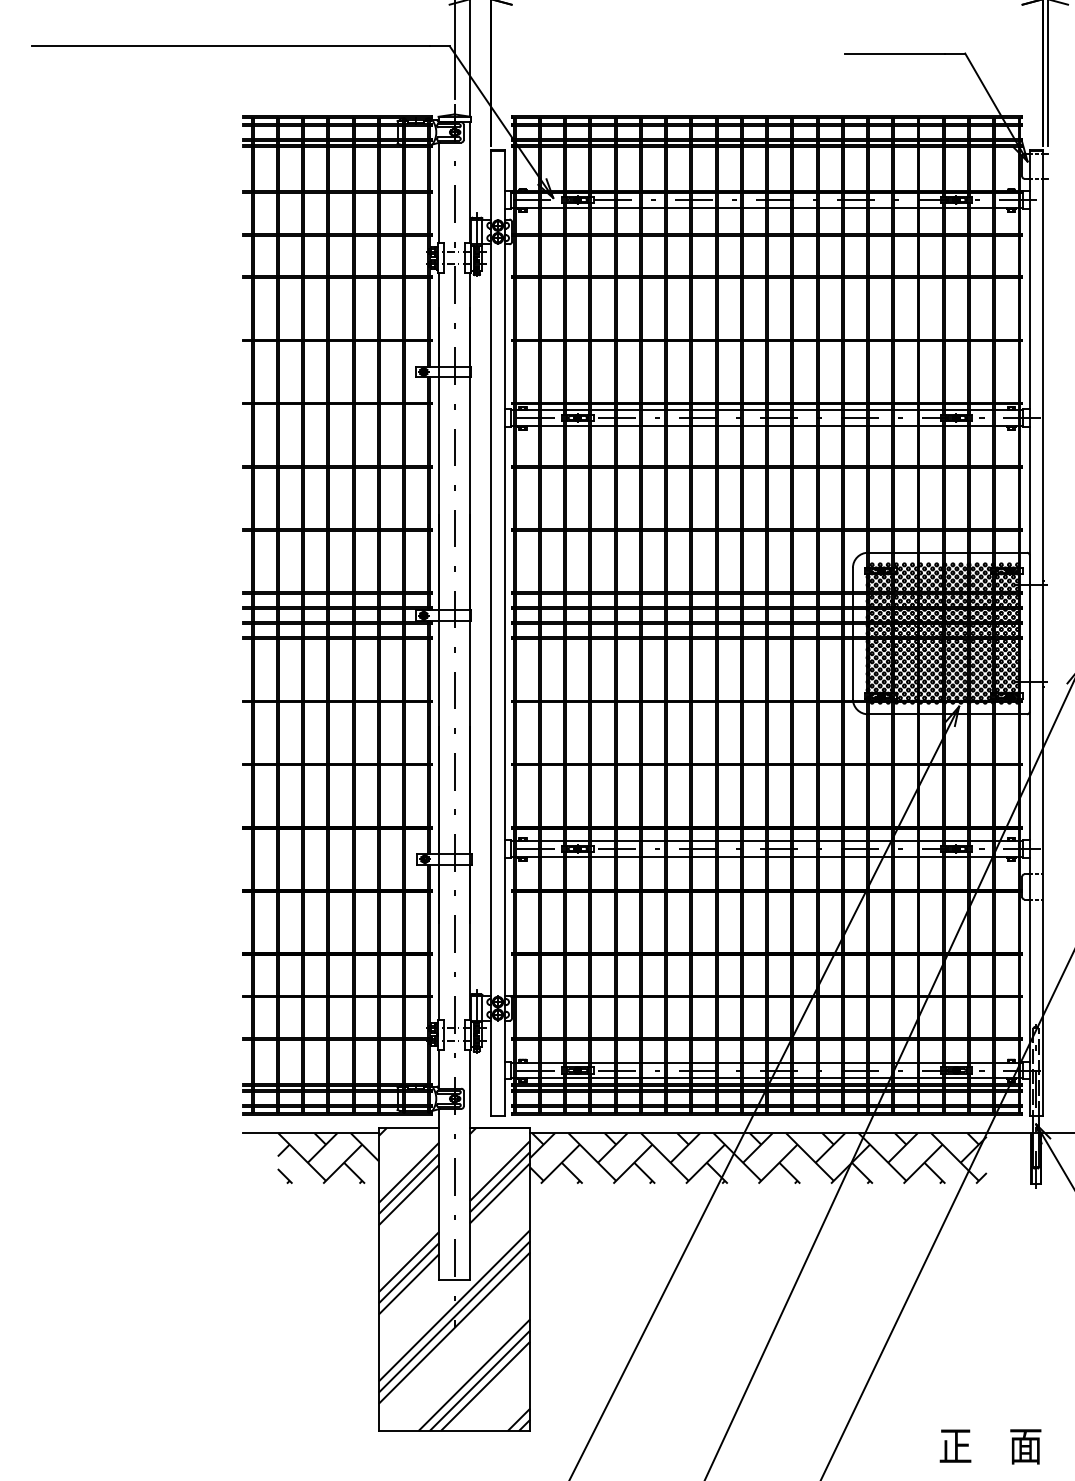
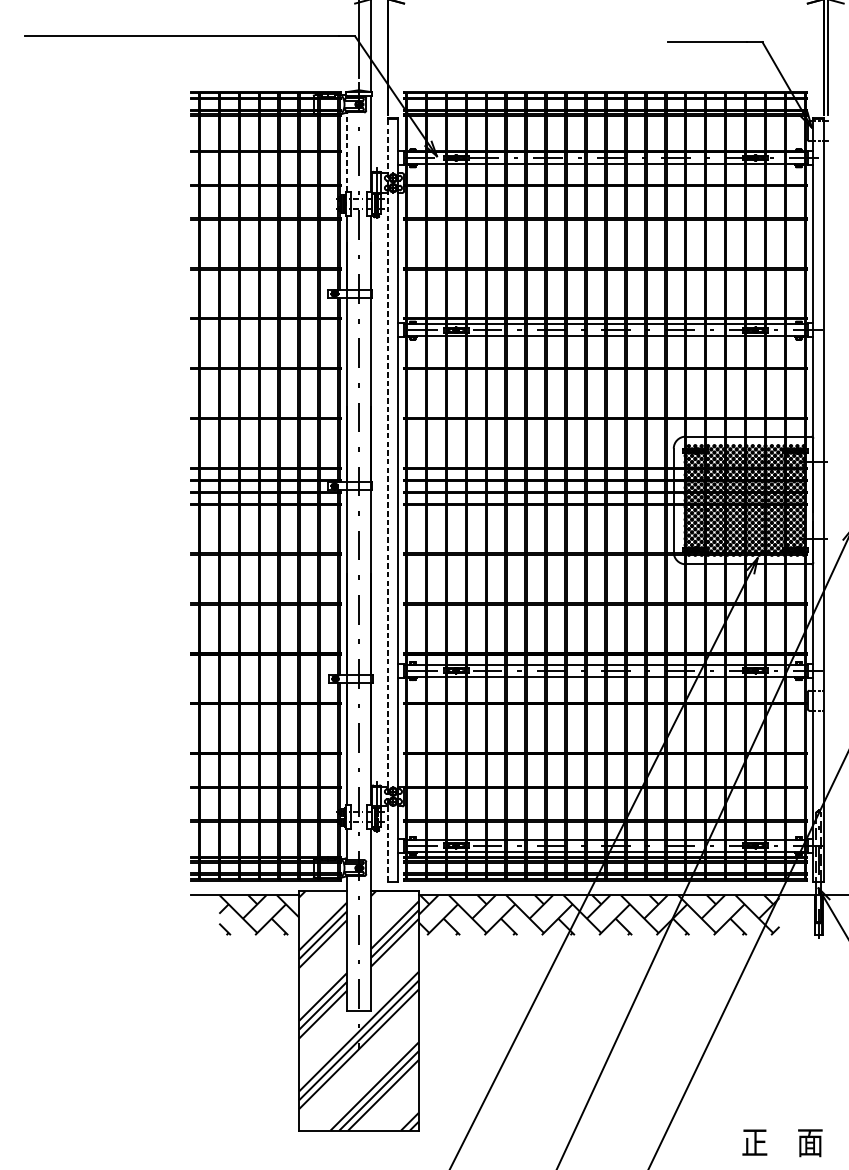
line: (439, 192) -> (347, 151), solid -> dashed
line: (491, 633) -> (388, 500), solid -> dashed

